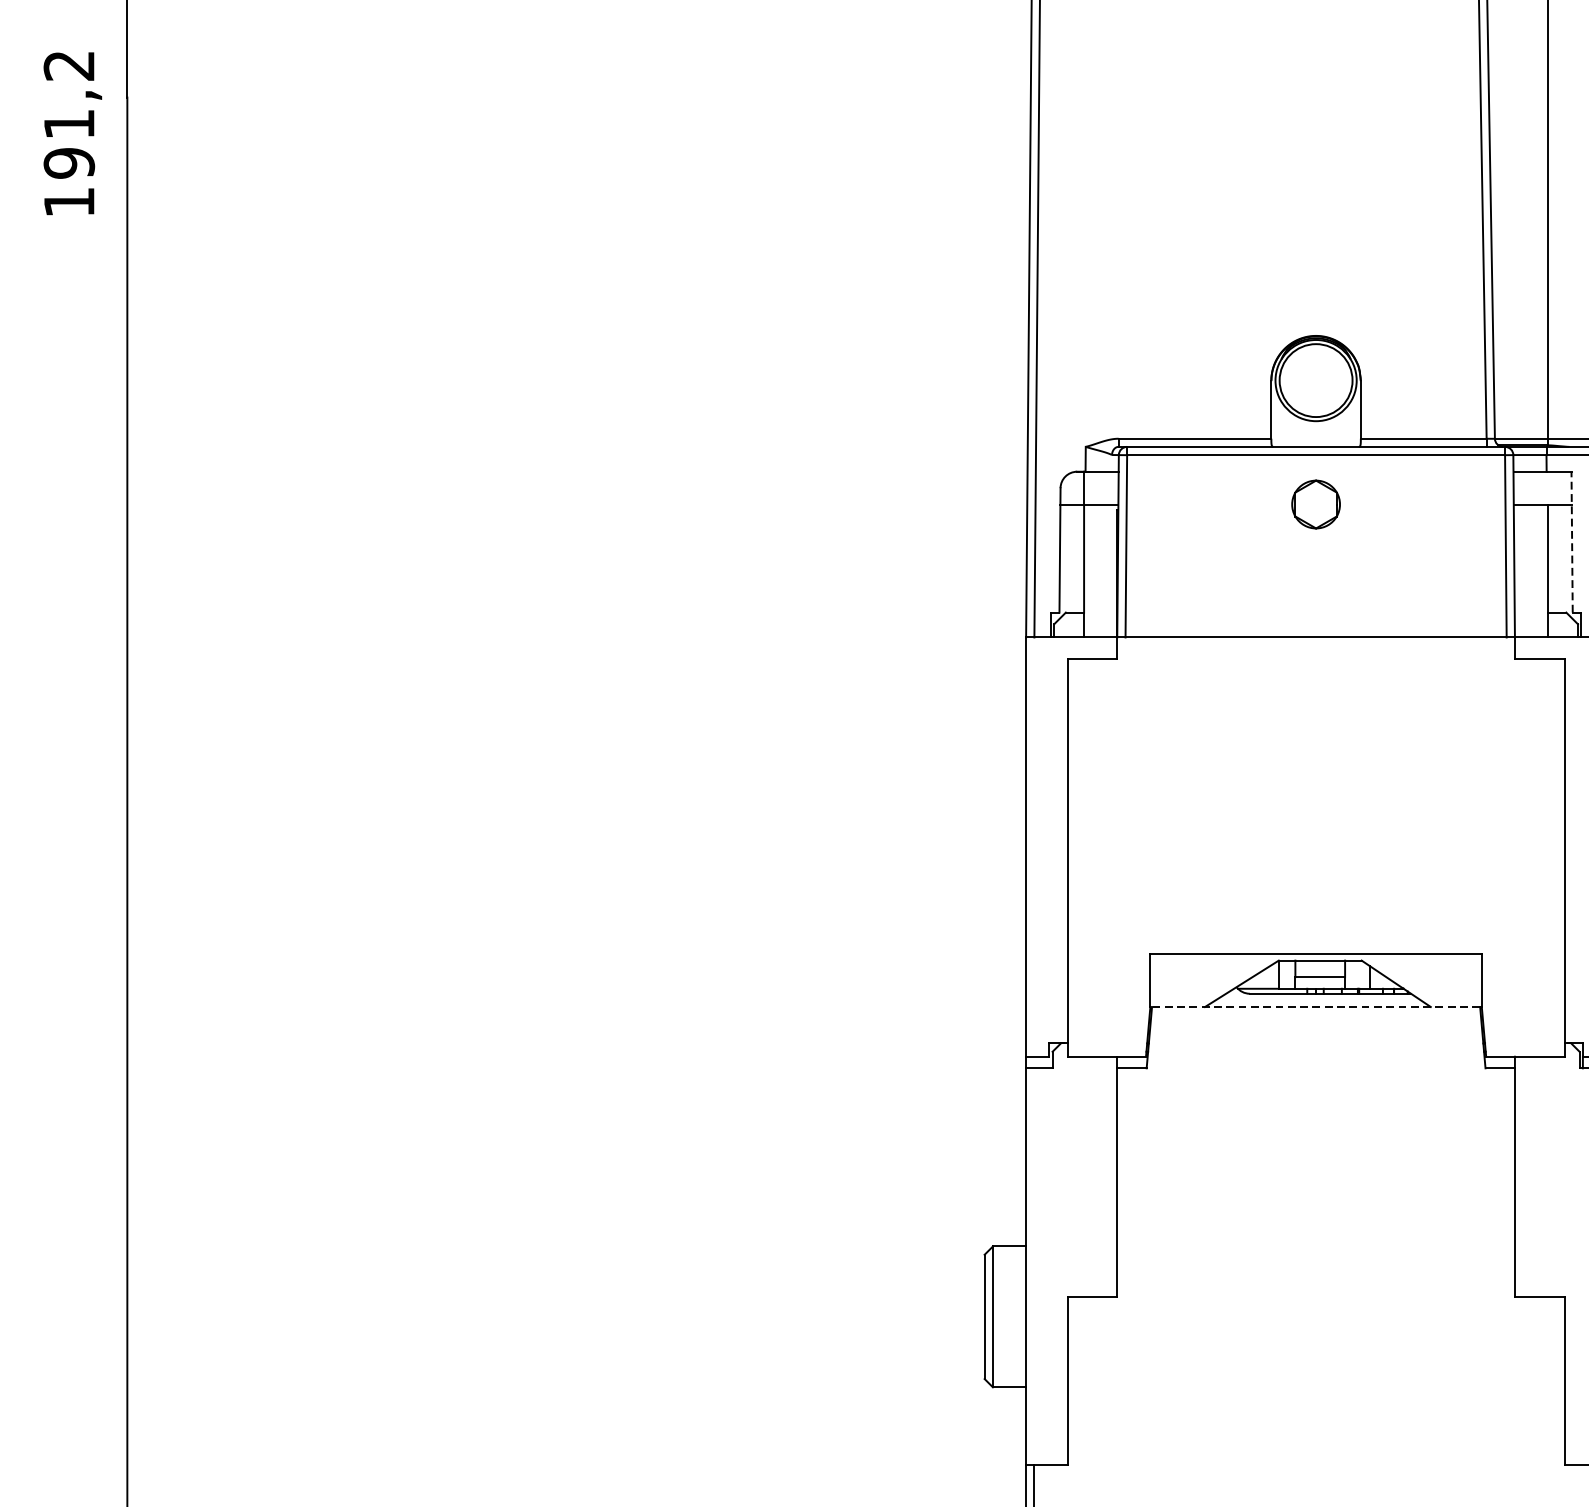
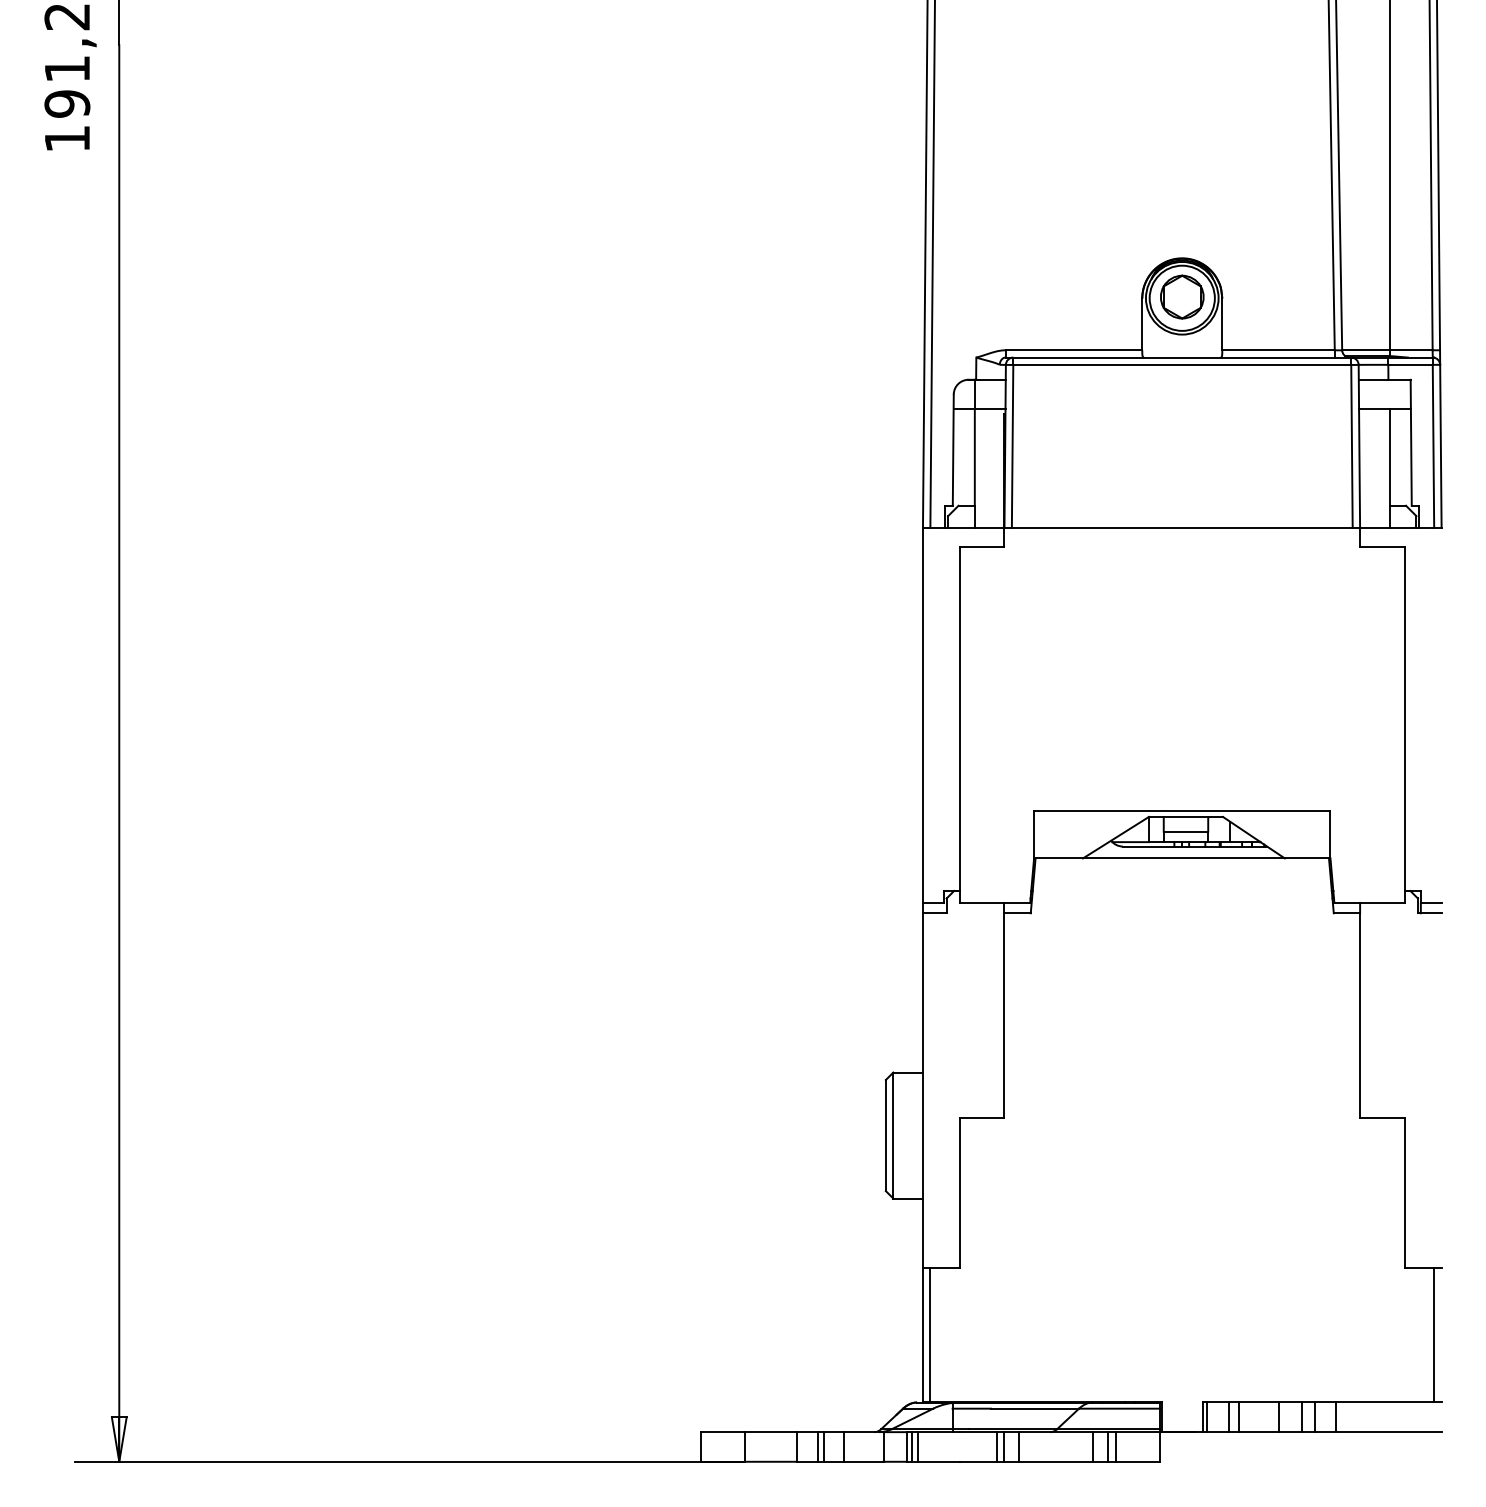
part: (1316, 503) -> (1182, 296), moved
line: (1572, 541) -> (1411, 442), dashed -> solid
line: (1316, 1007) -> (1182, 858), dashed -> solid

